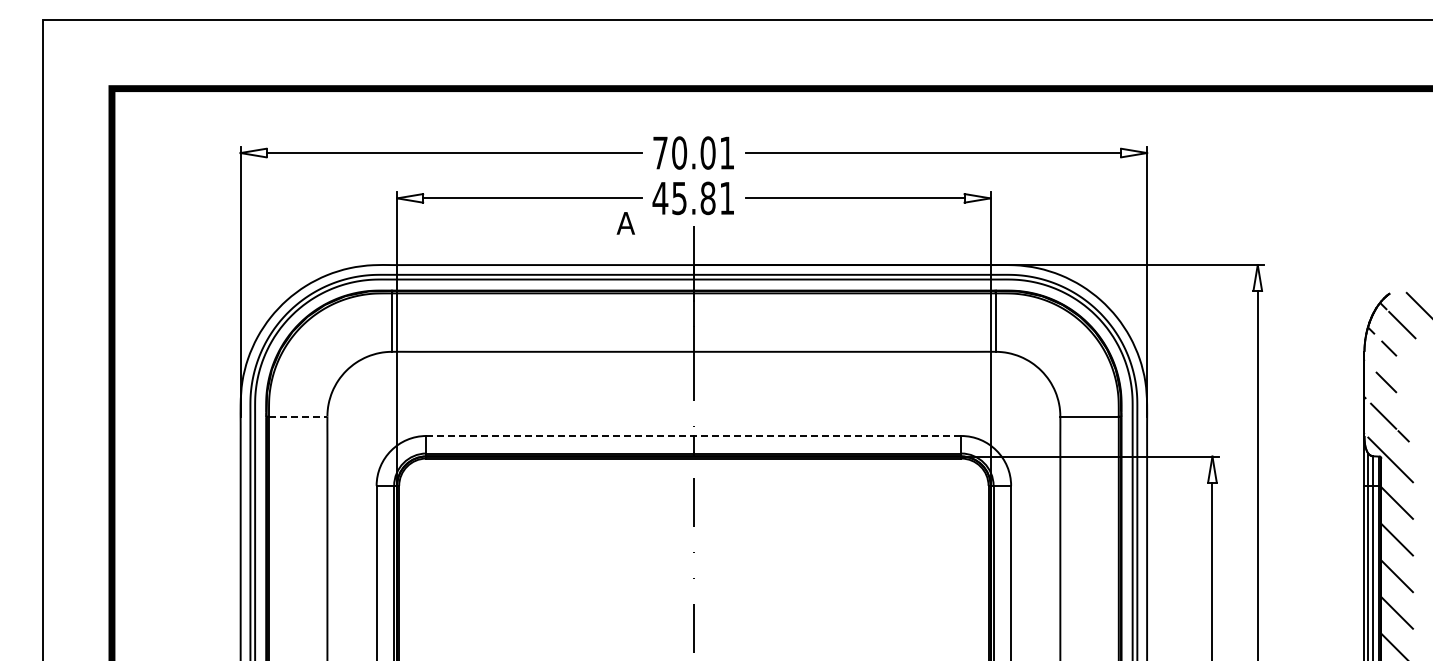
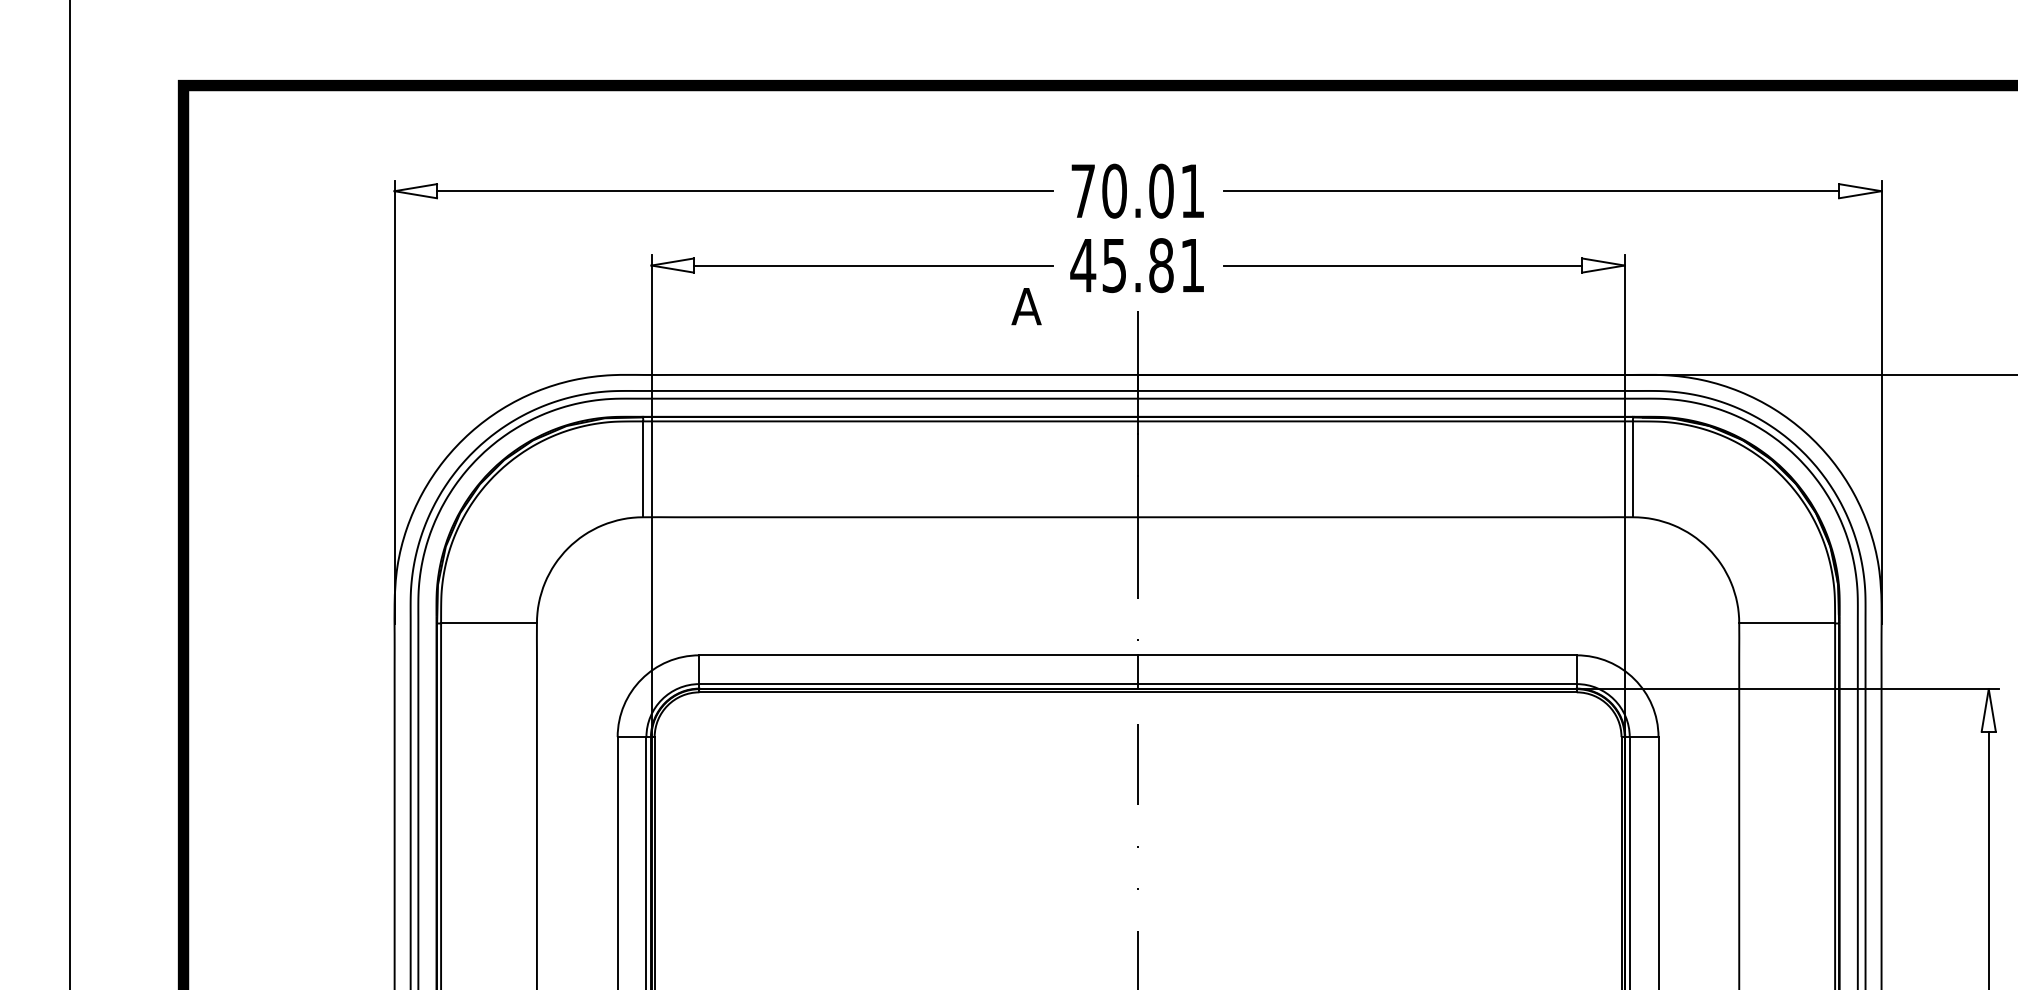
line: (298, 416) -> (489, 623), dashed -> solid
line: (694, 435) -> (1139, 654), dashed -> solid

